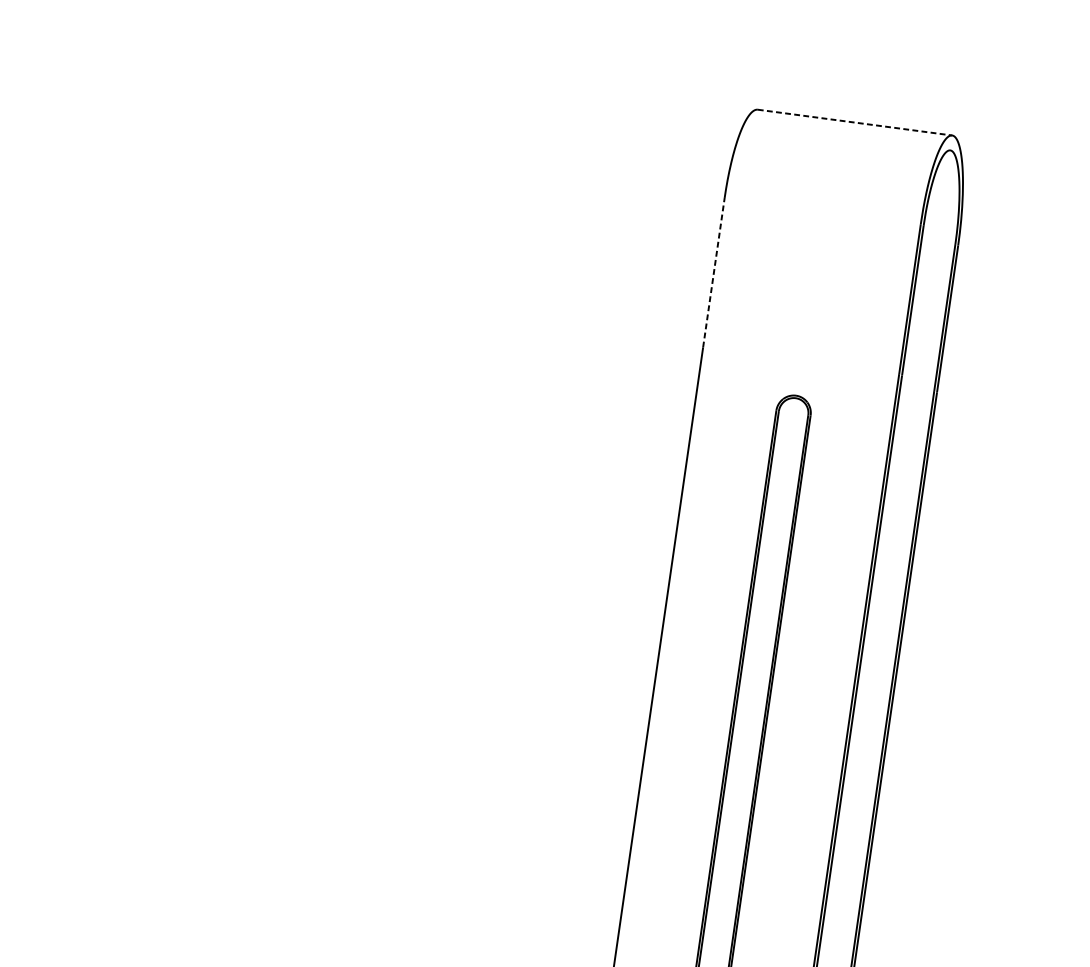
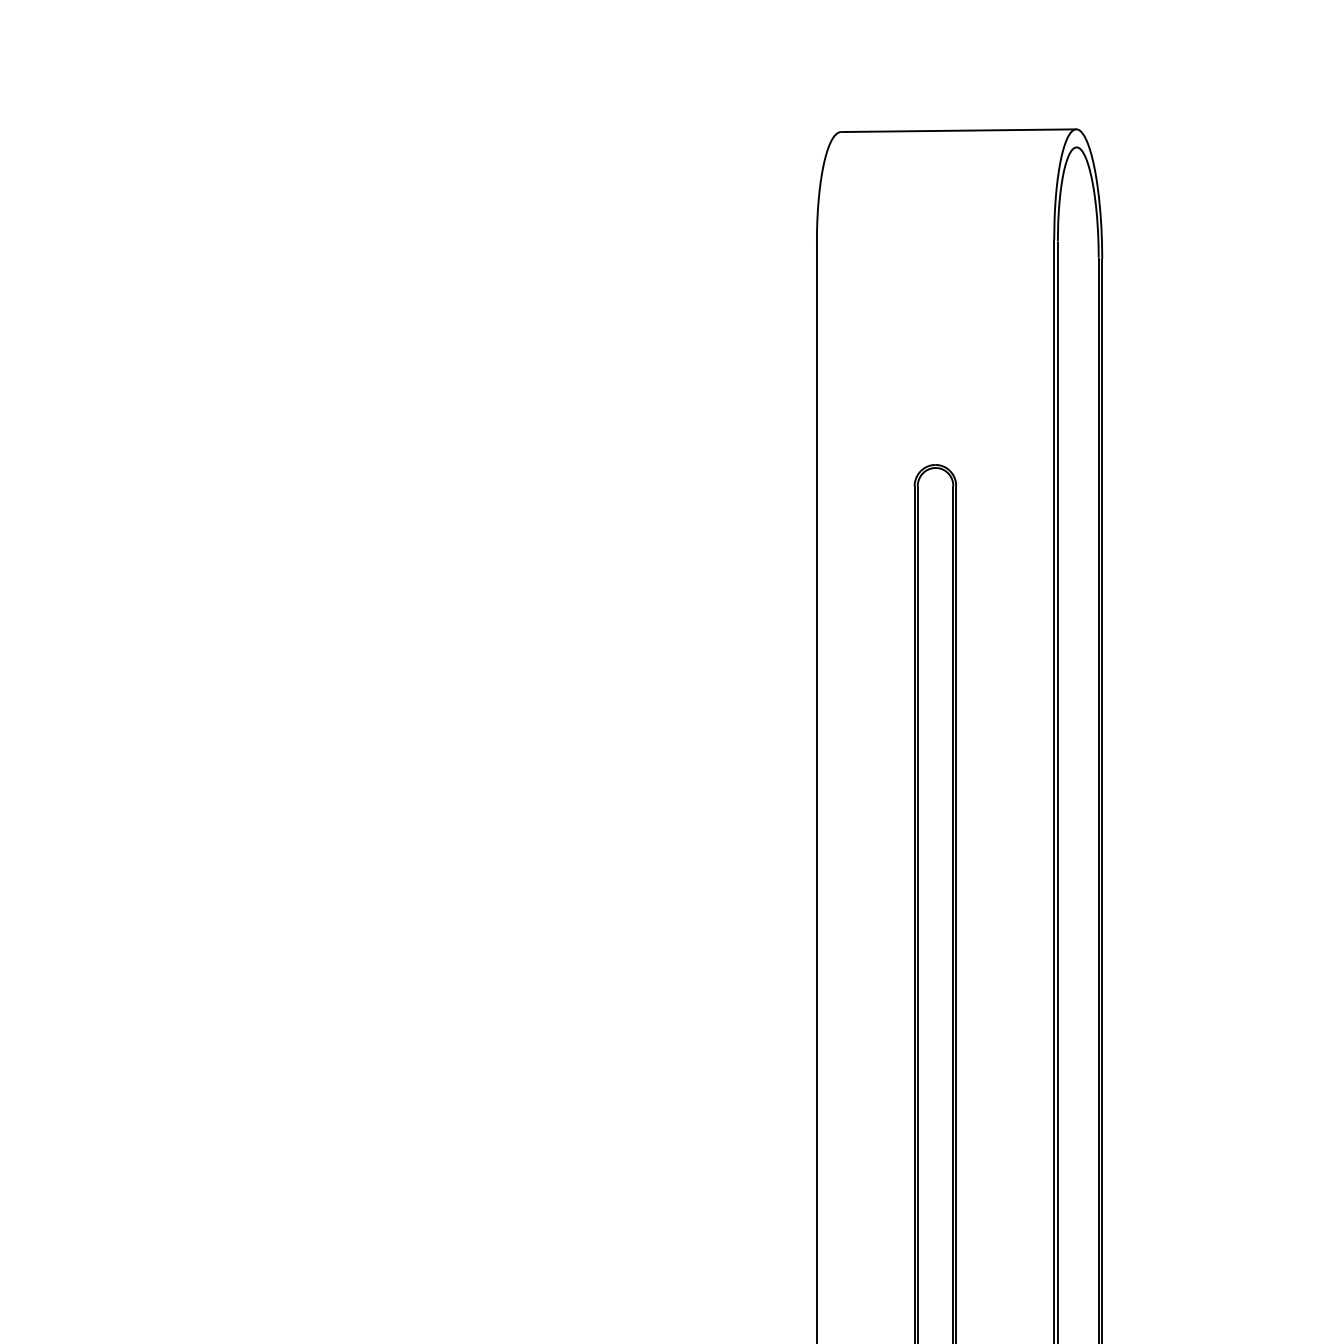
line: (854, 122) -> (958, 130), dashed -> solid
line: (713, 273) -> (816, 333), dashed -> solid

